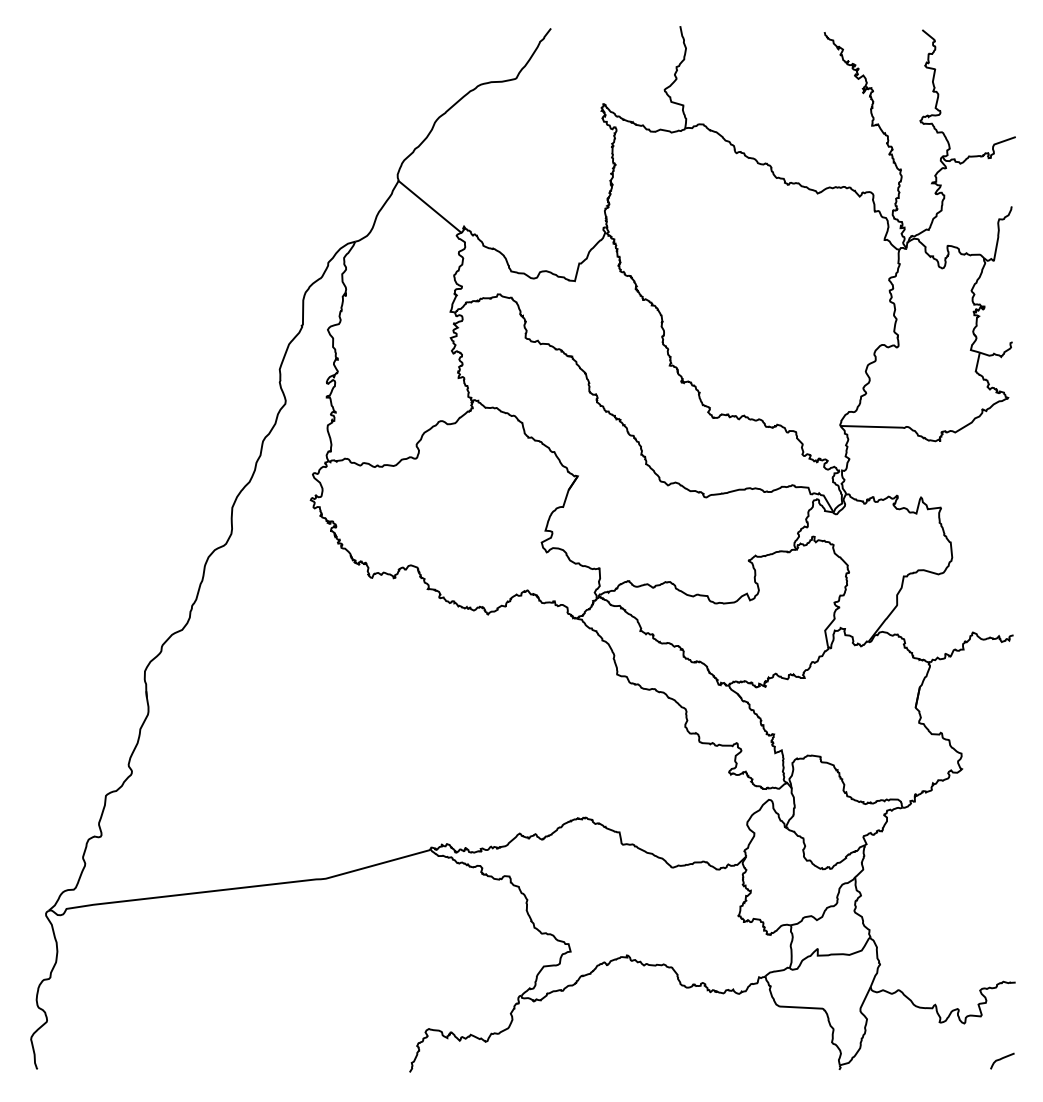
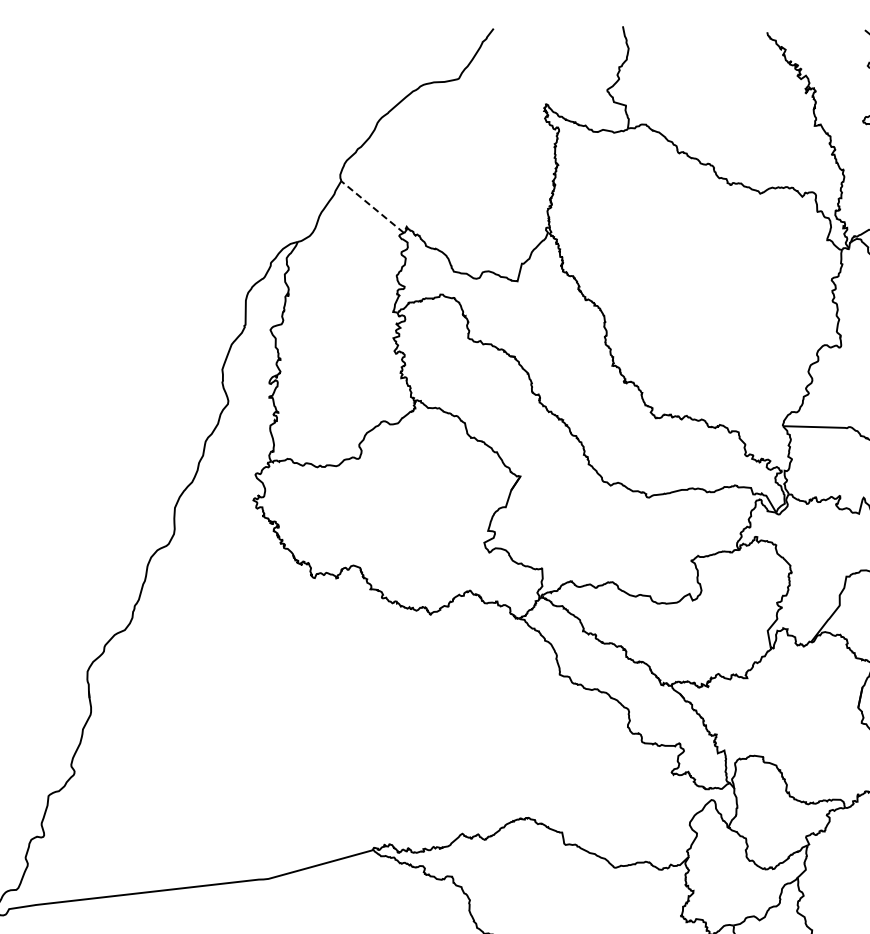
line: (429, 206) -> (372, 206), solid -> dashed

